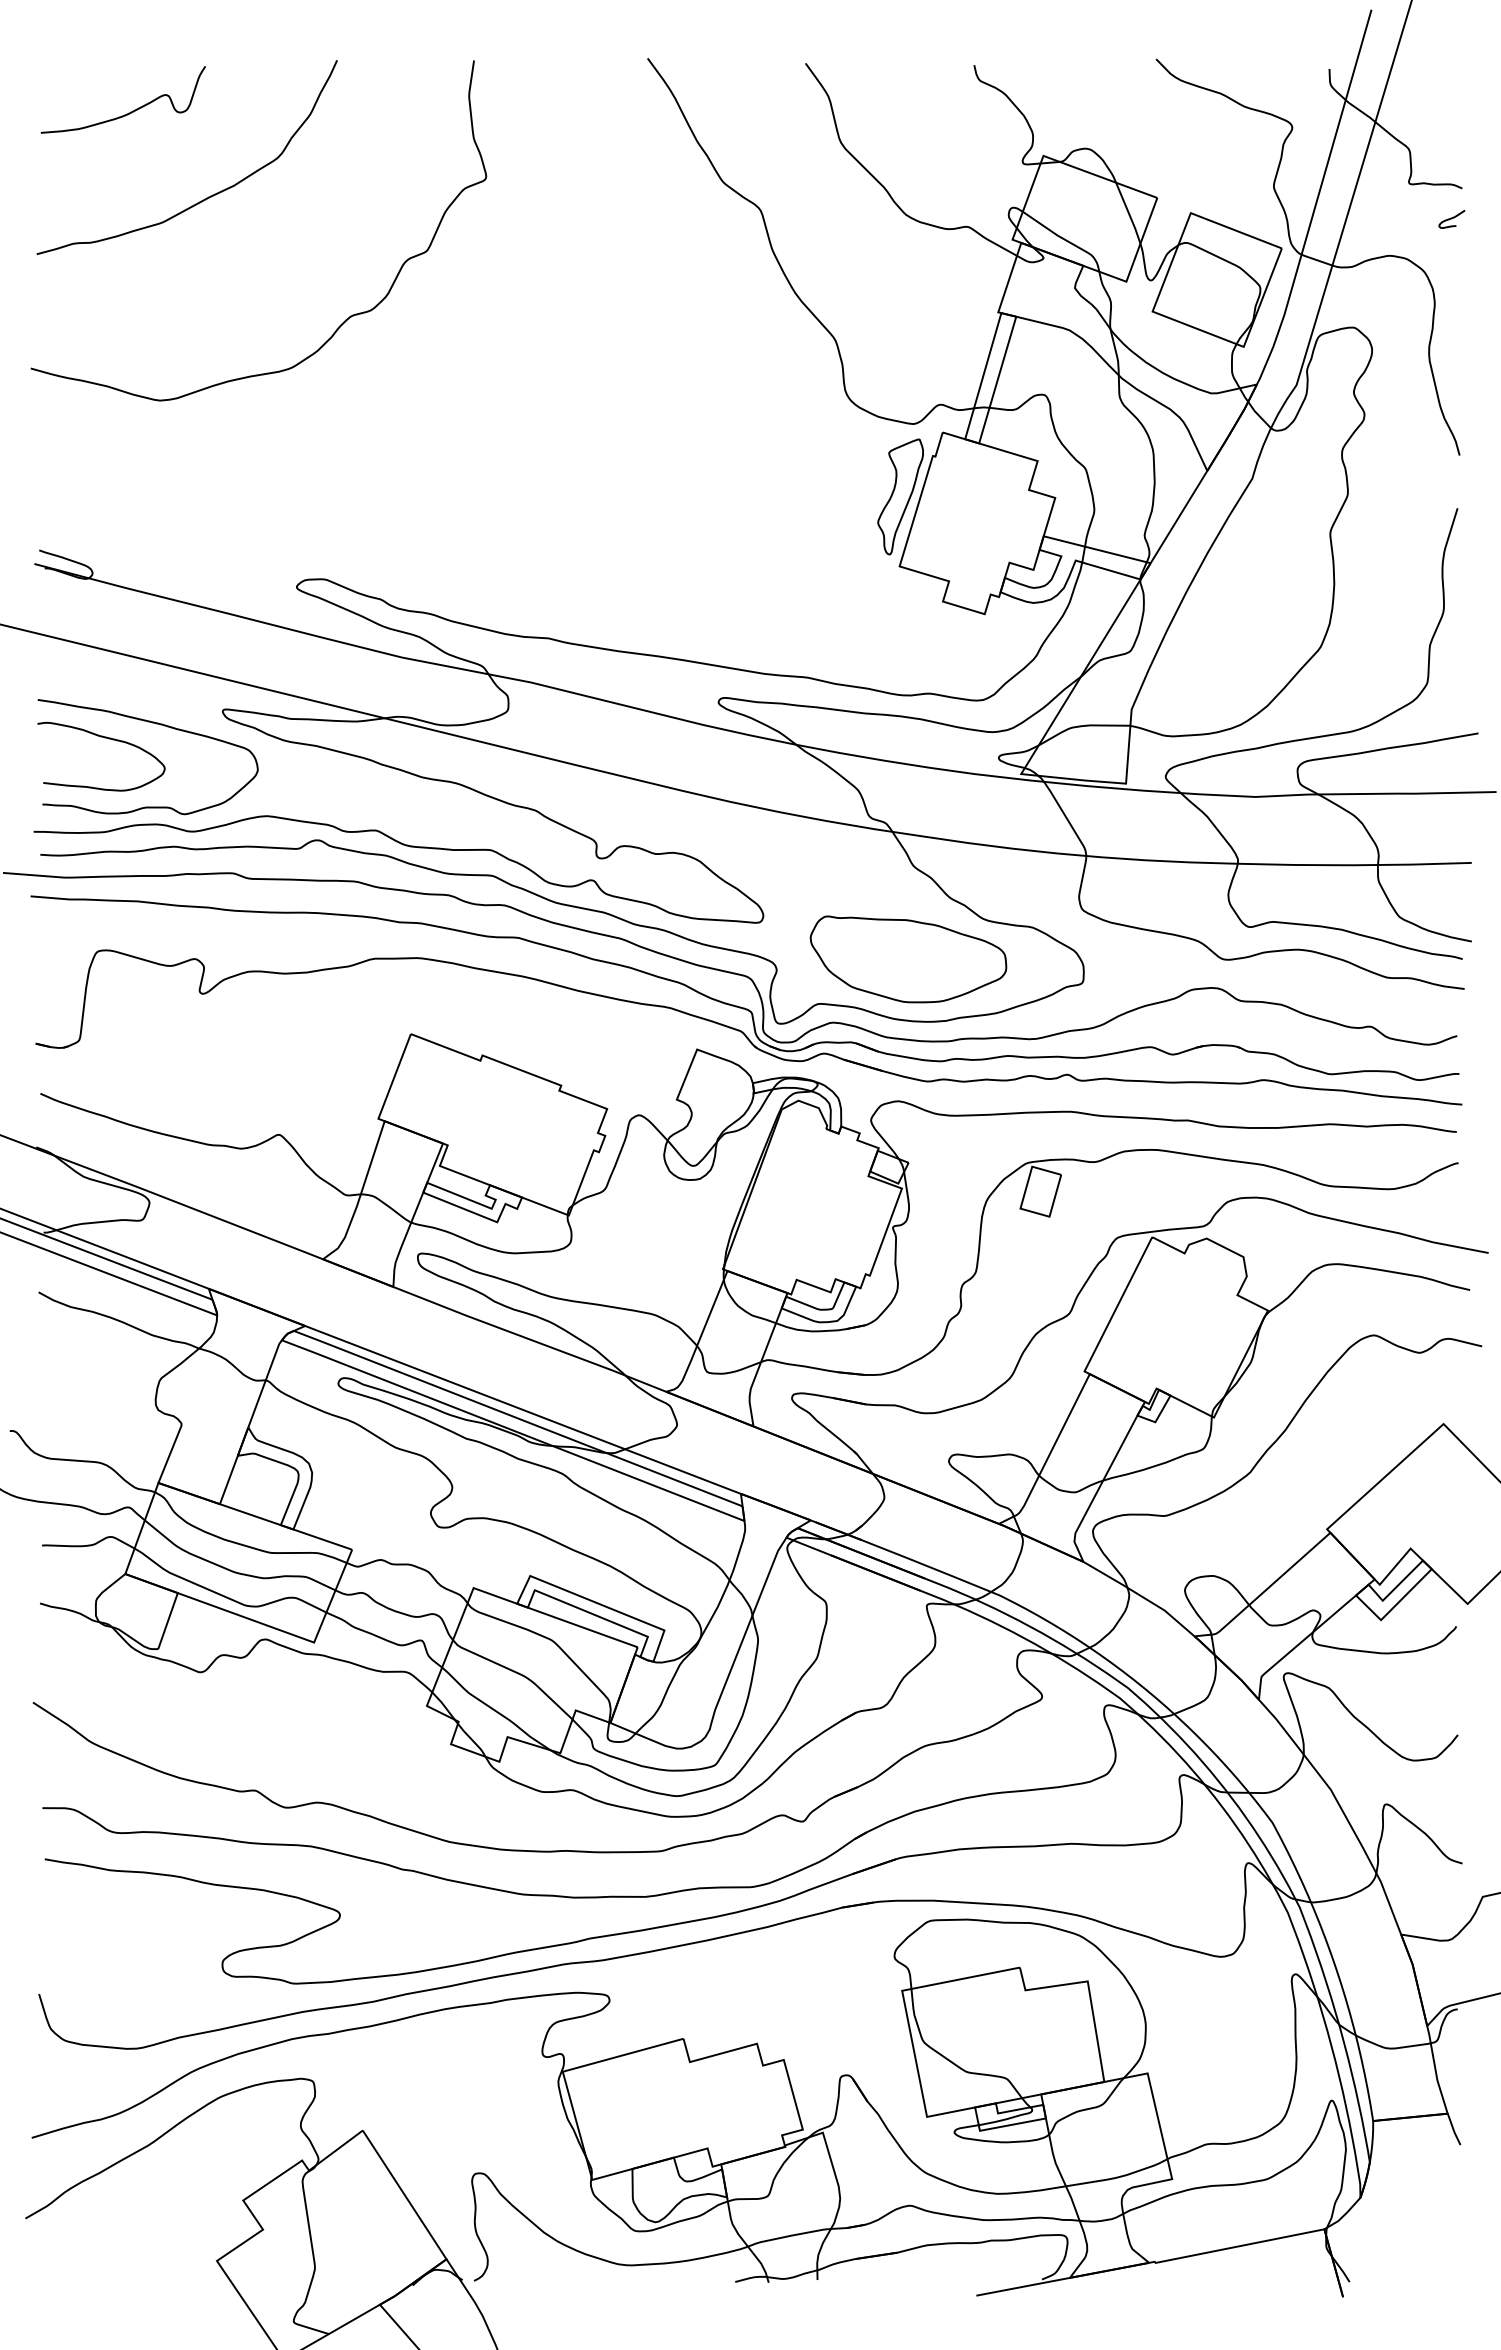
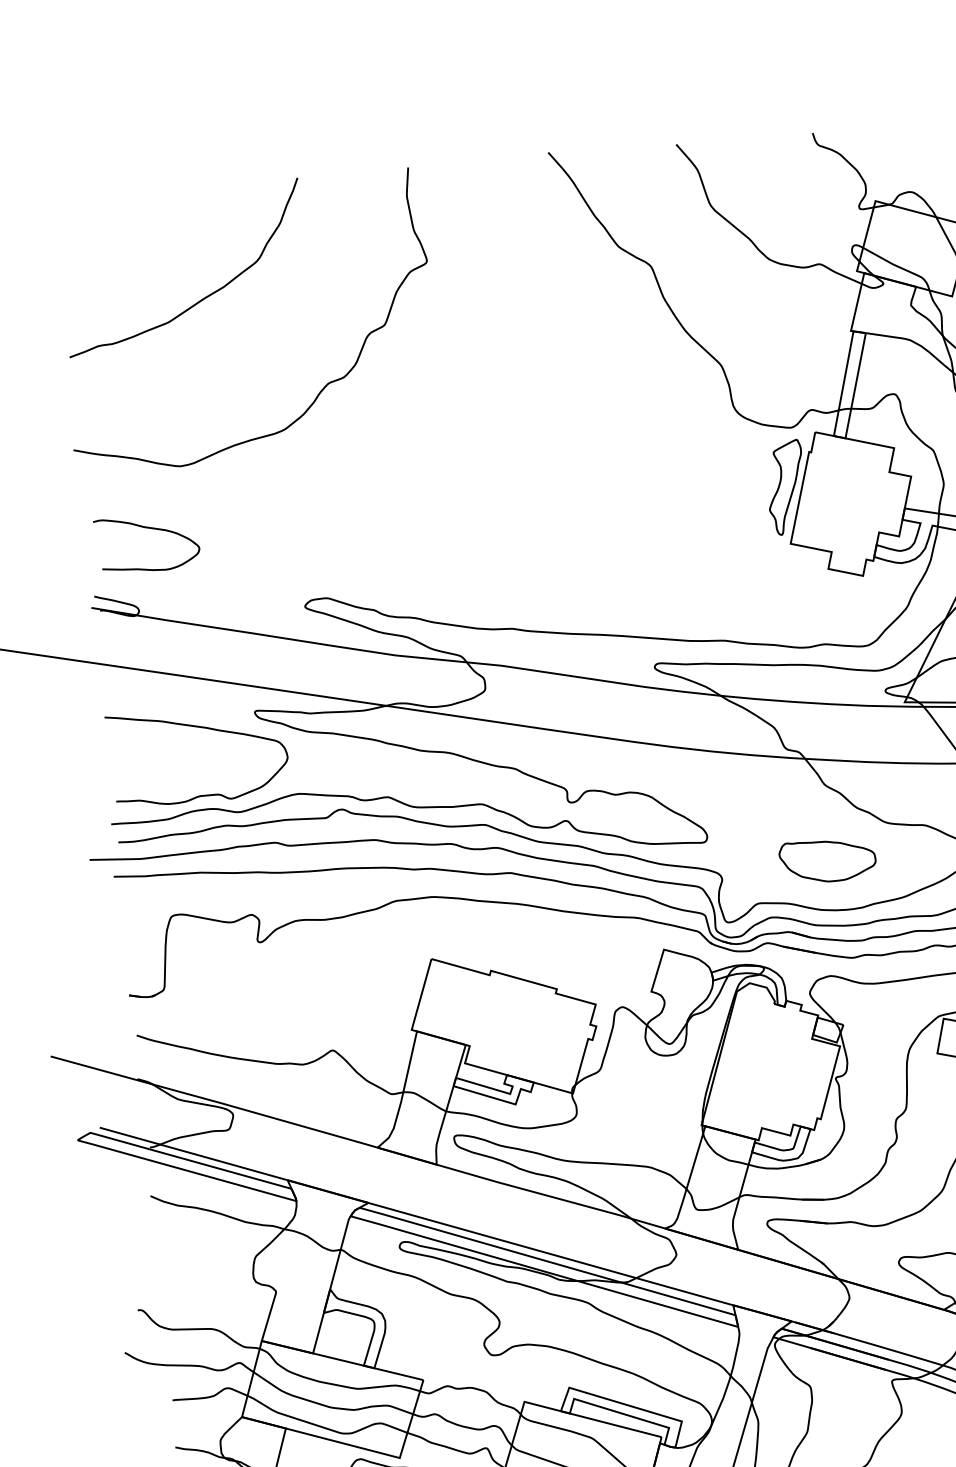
curve: (130, 111) -> (134, 234), removed
curve: (104, 738) -> (148, 528), moved
part: (908, 959) -> (827, 860), size x0.6

